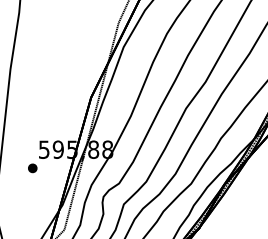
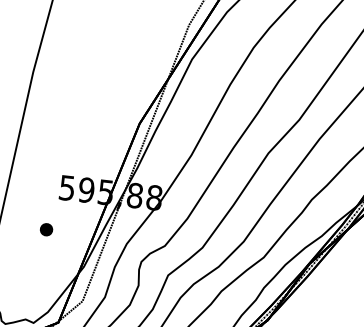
part: (32, 168) -> (46, 229), moved

